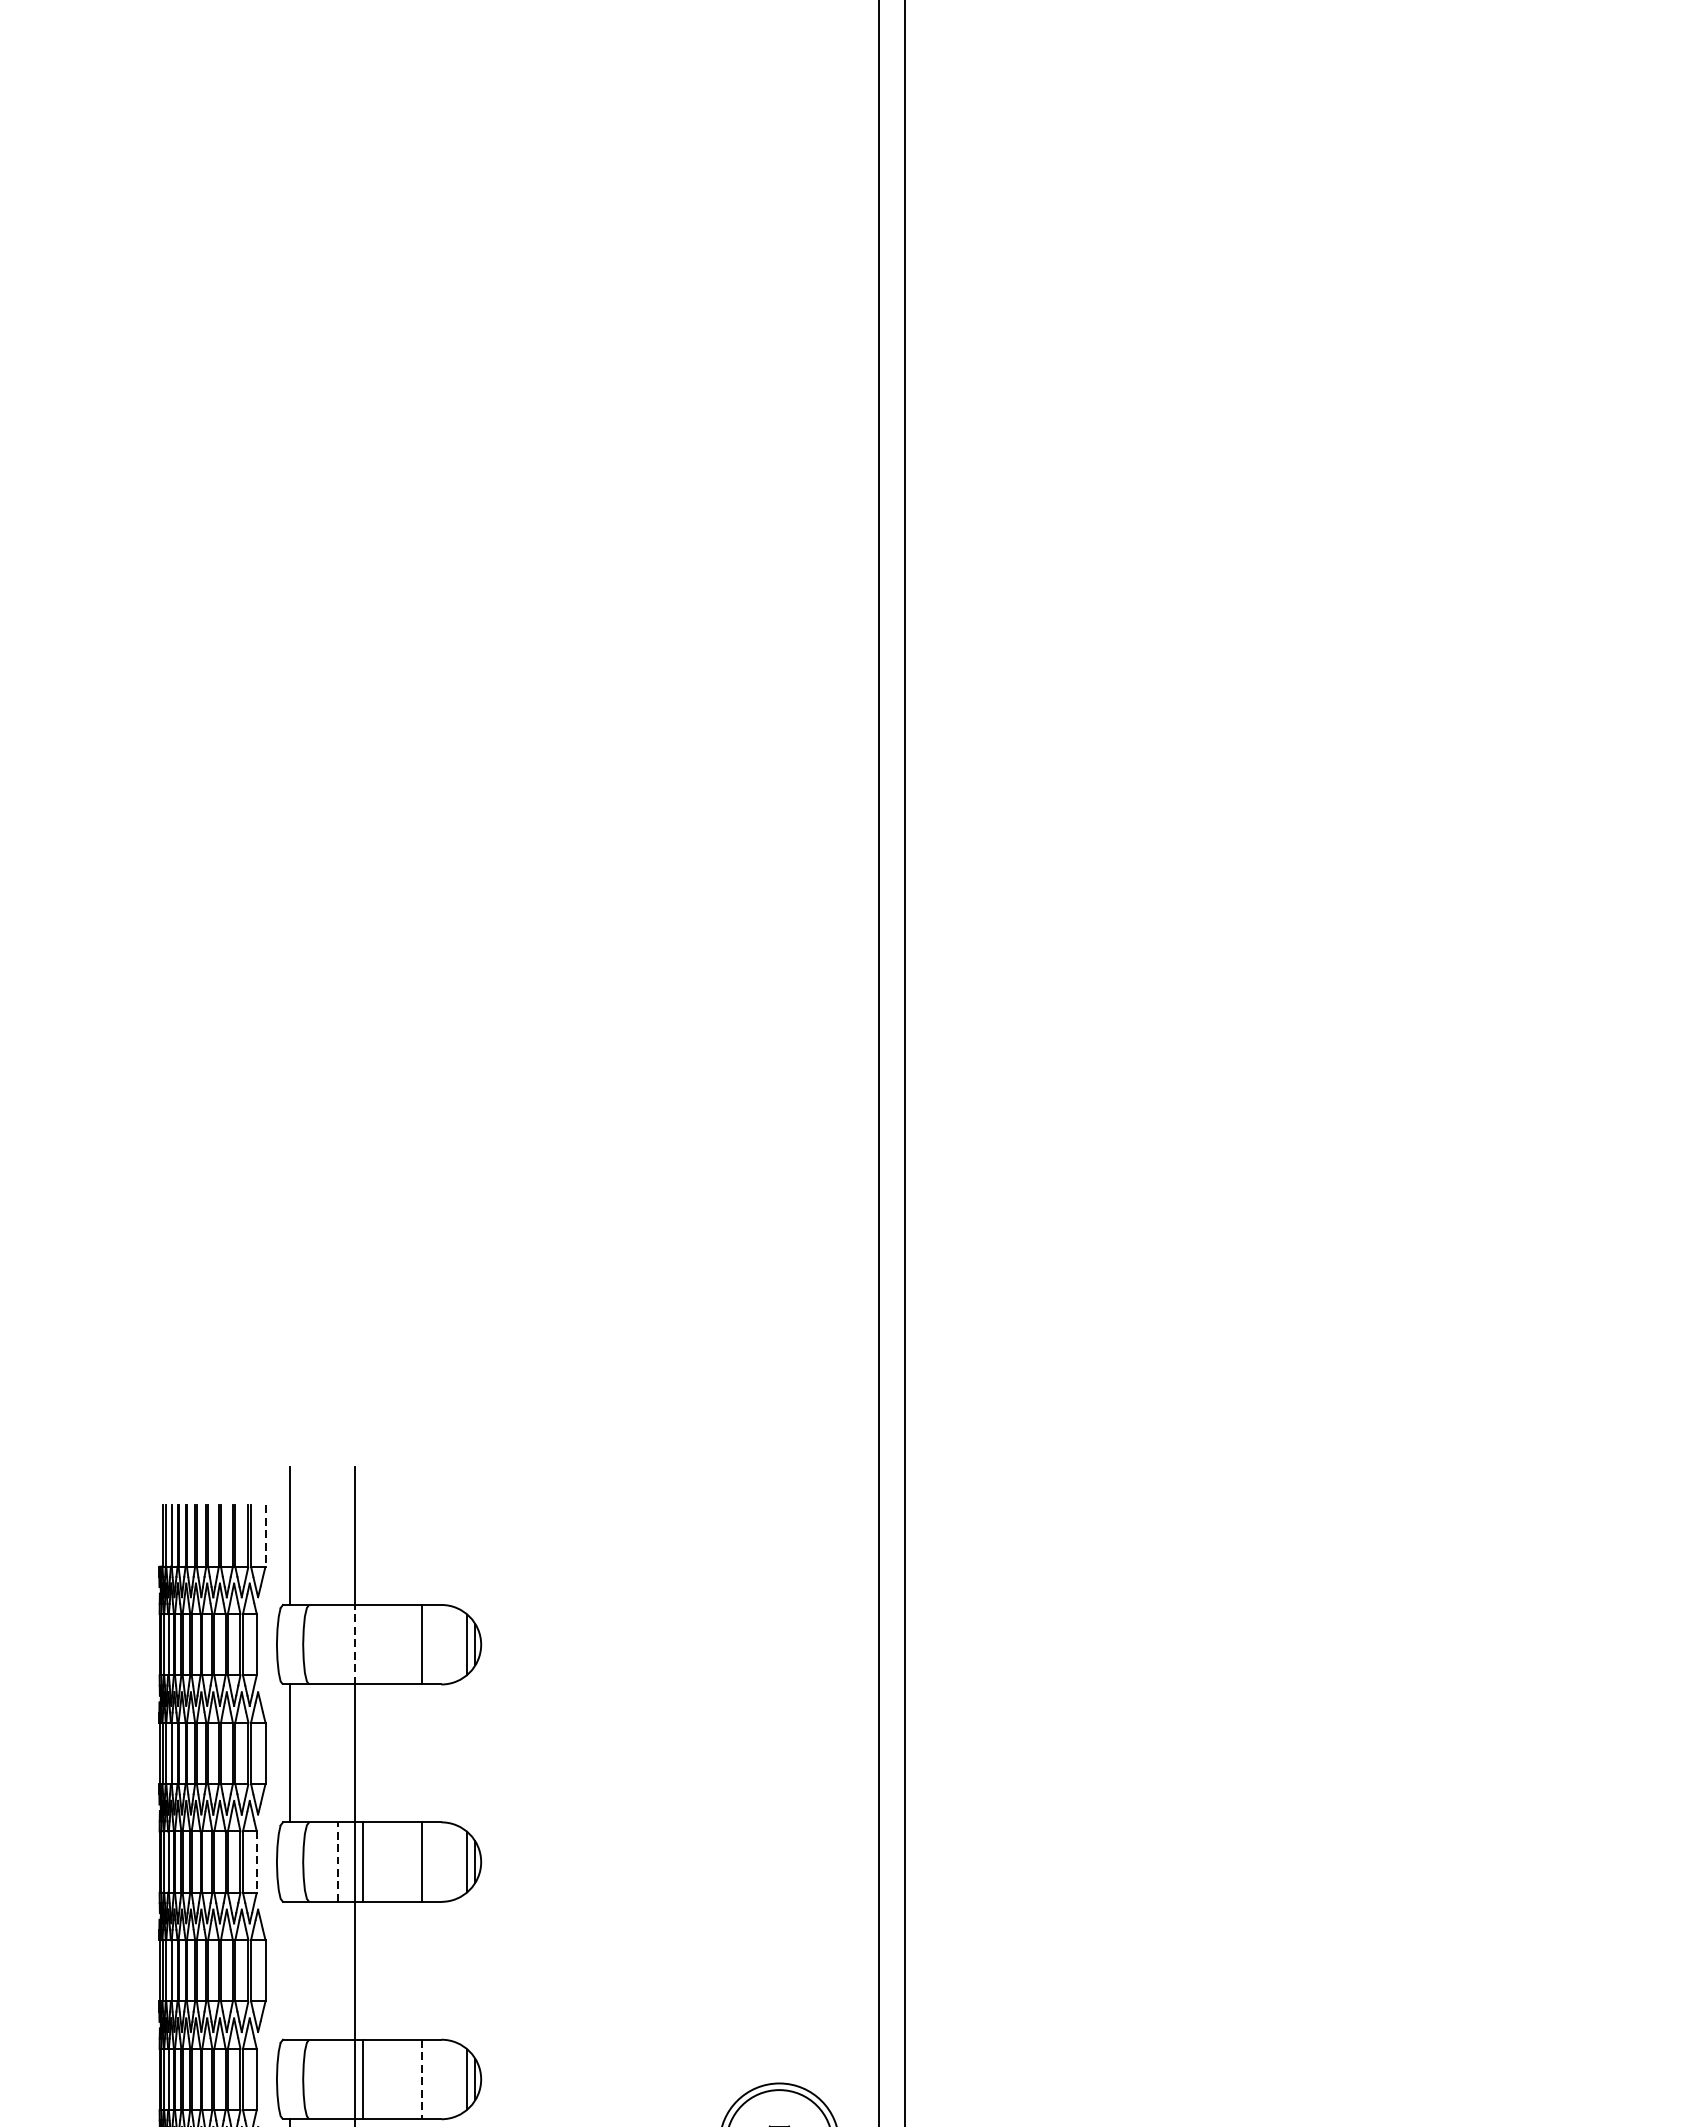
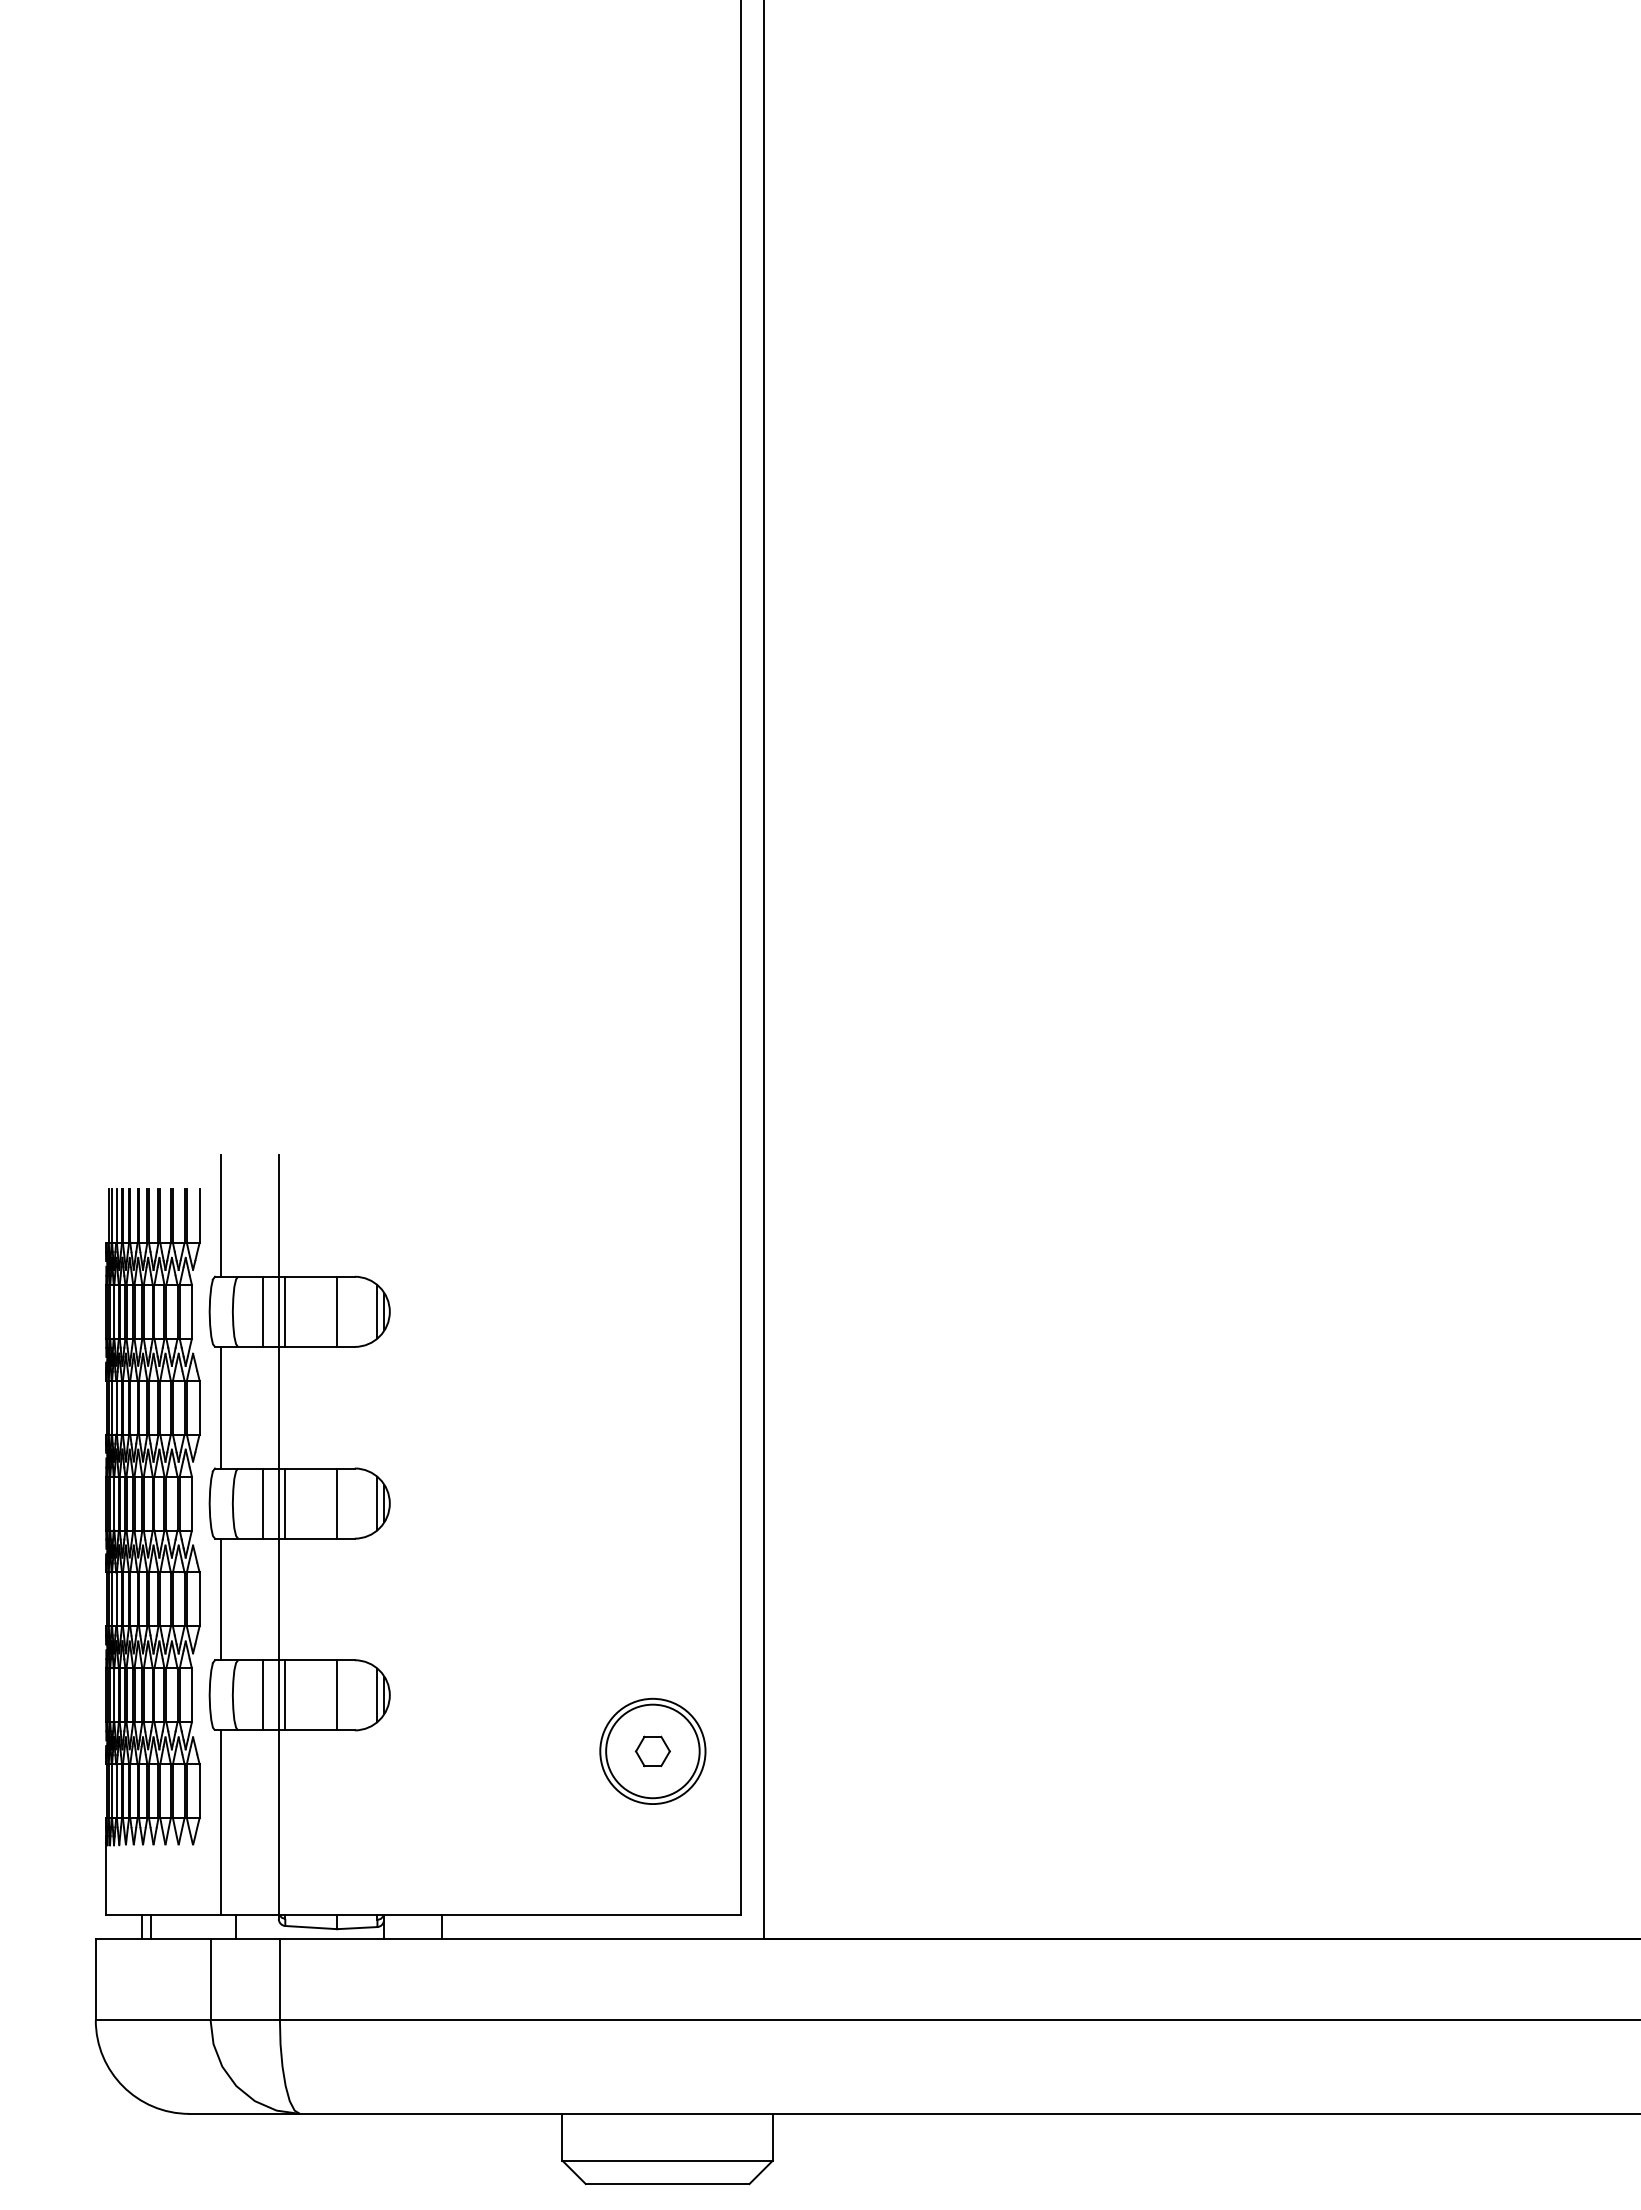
line: (265, 1536) -> (199, 1216), dashed -> solid
line: (337, 1644) -> (263, 1311), added
line: (354, 1644) -> (278, 1311), dashed -> solid
line: (362, 1644) -> (285, 1311), added
line: (337, 1862) -> (263, 1503), dashed -> solid
line: (256, 1863) -> (191, 1504), dashed -> solid
line: (290, 1970) -> (221, 1599), added
line: (337, 2079) -> (263, 1695), added
line: (421, 2079) -> (337, 1695), dashed -> solid

